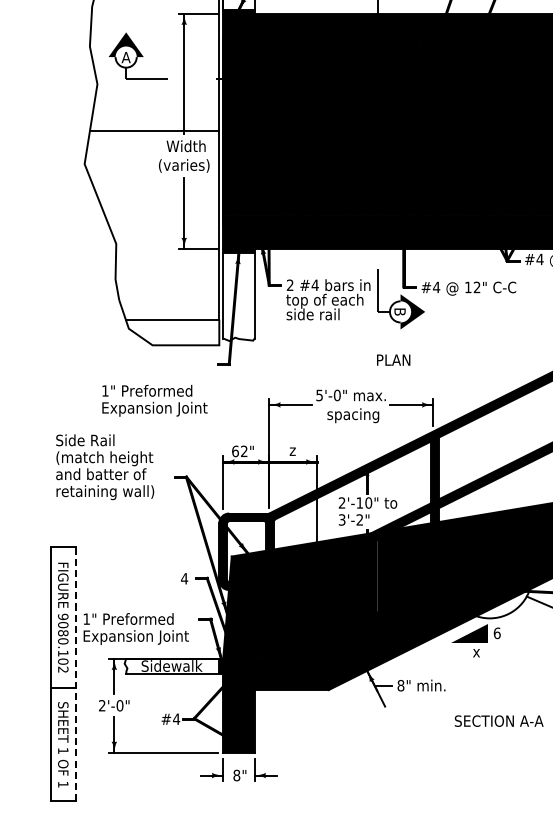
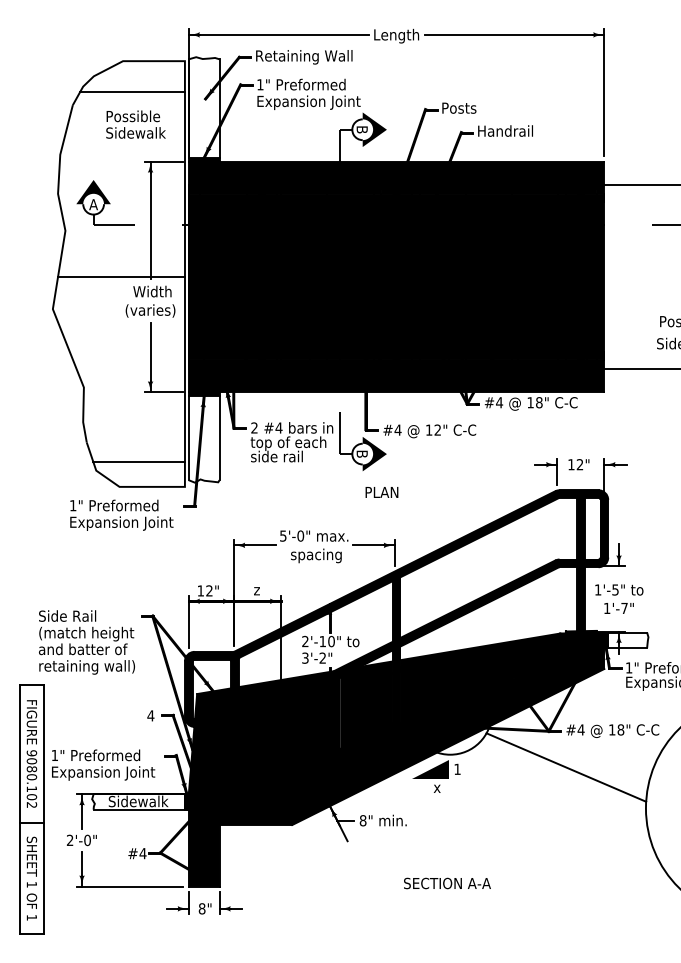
text: (393, 360) -> (381, 492), moved
text: (154, 399) -> (121, 514), moved
text: (235, 450) -> (200, 590), 62" -> 12"
text: (104, 467) -> (86, 642), moved
text: (497, 633) -> (457, 769), 6 -> 1
line: (76, 674) -> (44, 809), dashed -> solid
text: (499, 721) -> (447, 883), moved

